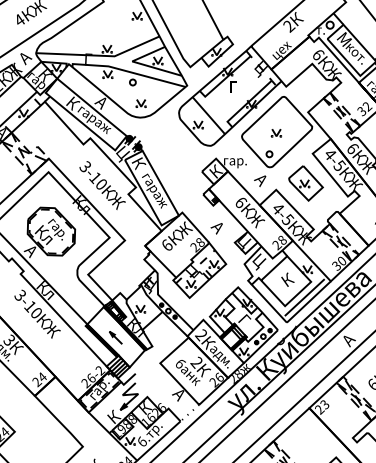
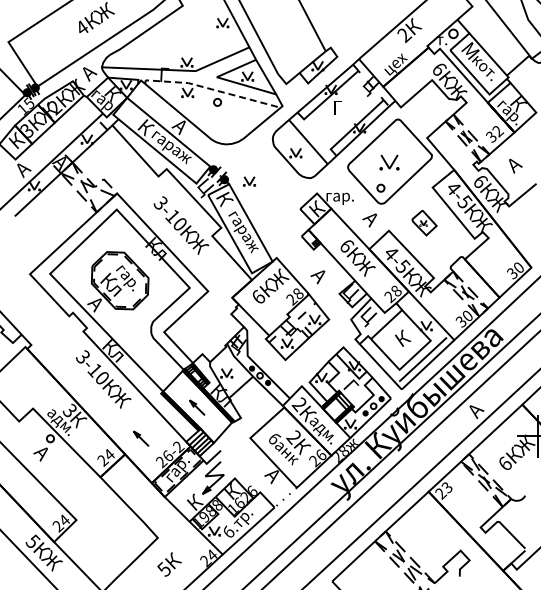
line: (127, 71) -> (211, 89), solid -> dashed
part: (141, 103) -> (249, 181), moved
part: (275, 133) -> (388, 163), size x1.6
part: (305, 182) -> (424, 222), size x0.6
part: (69, 363) -> (141, 438), added

